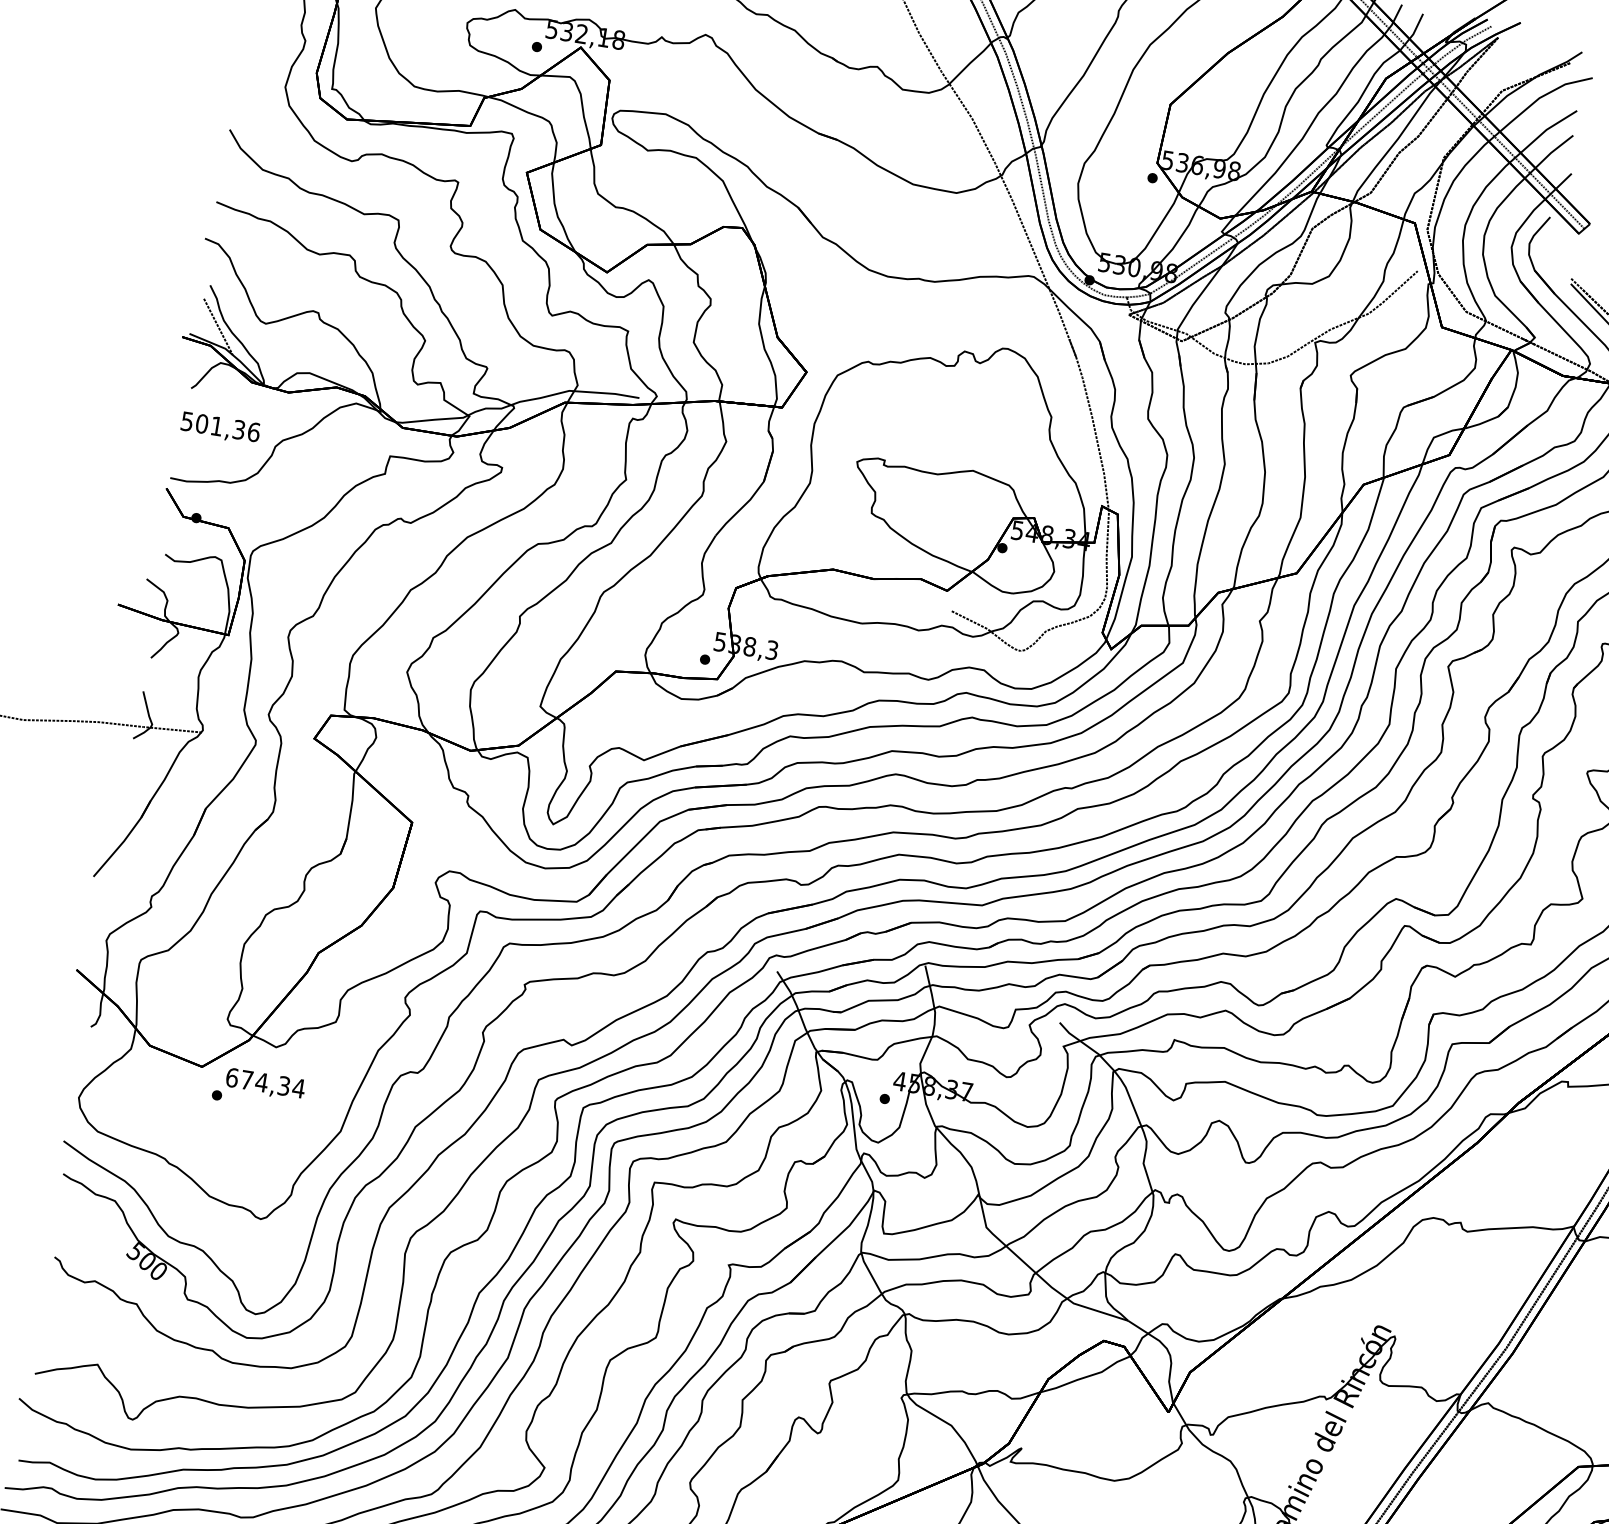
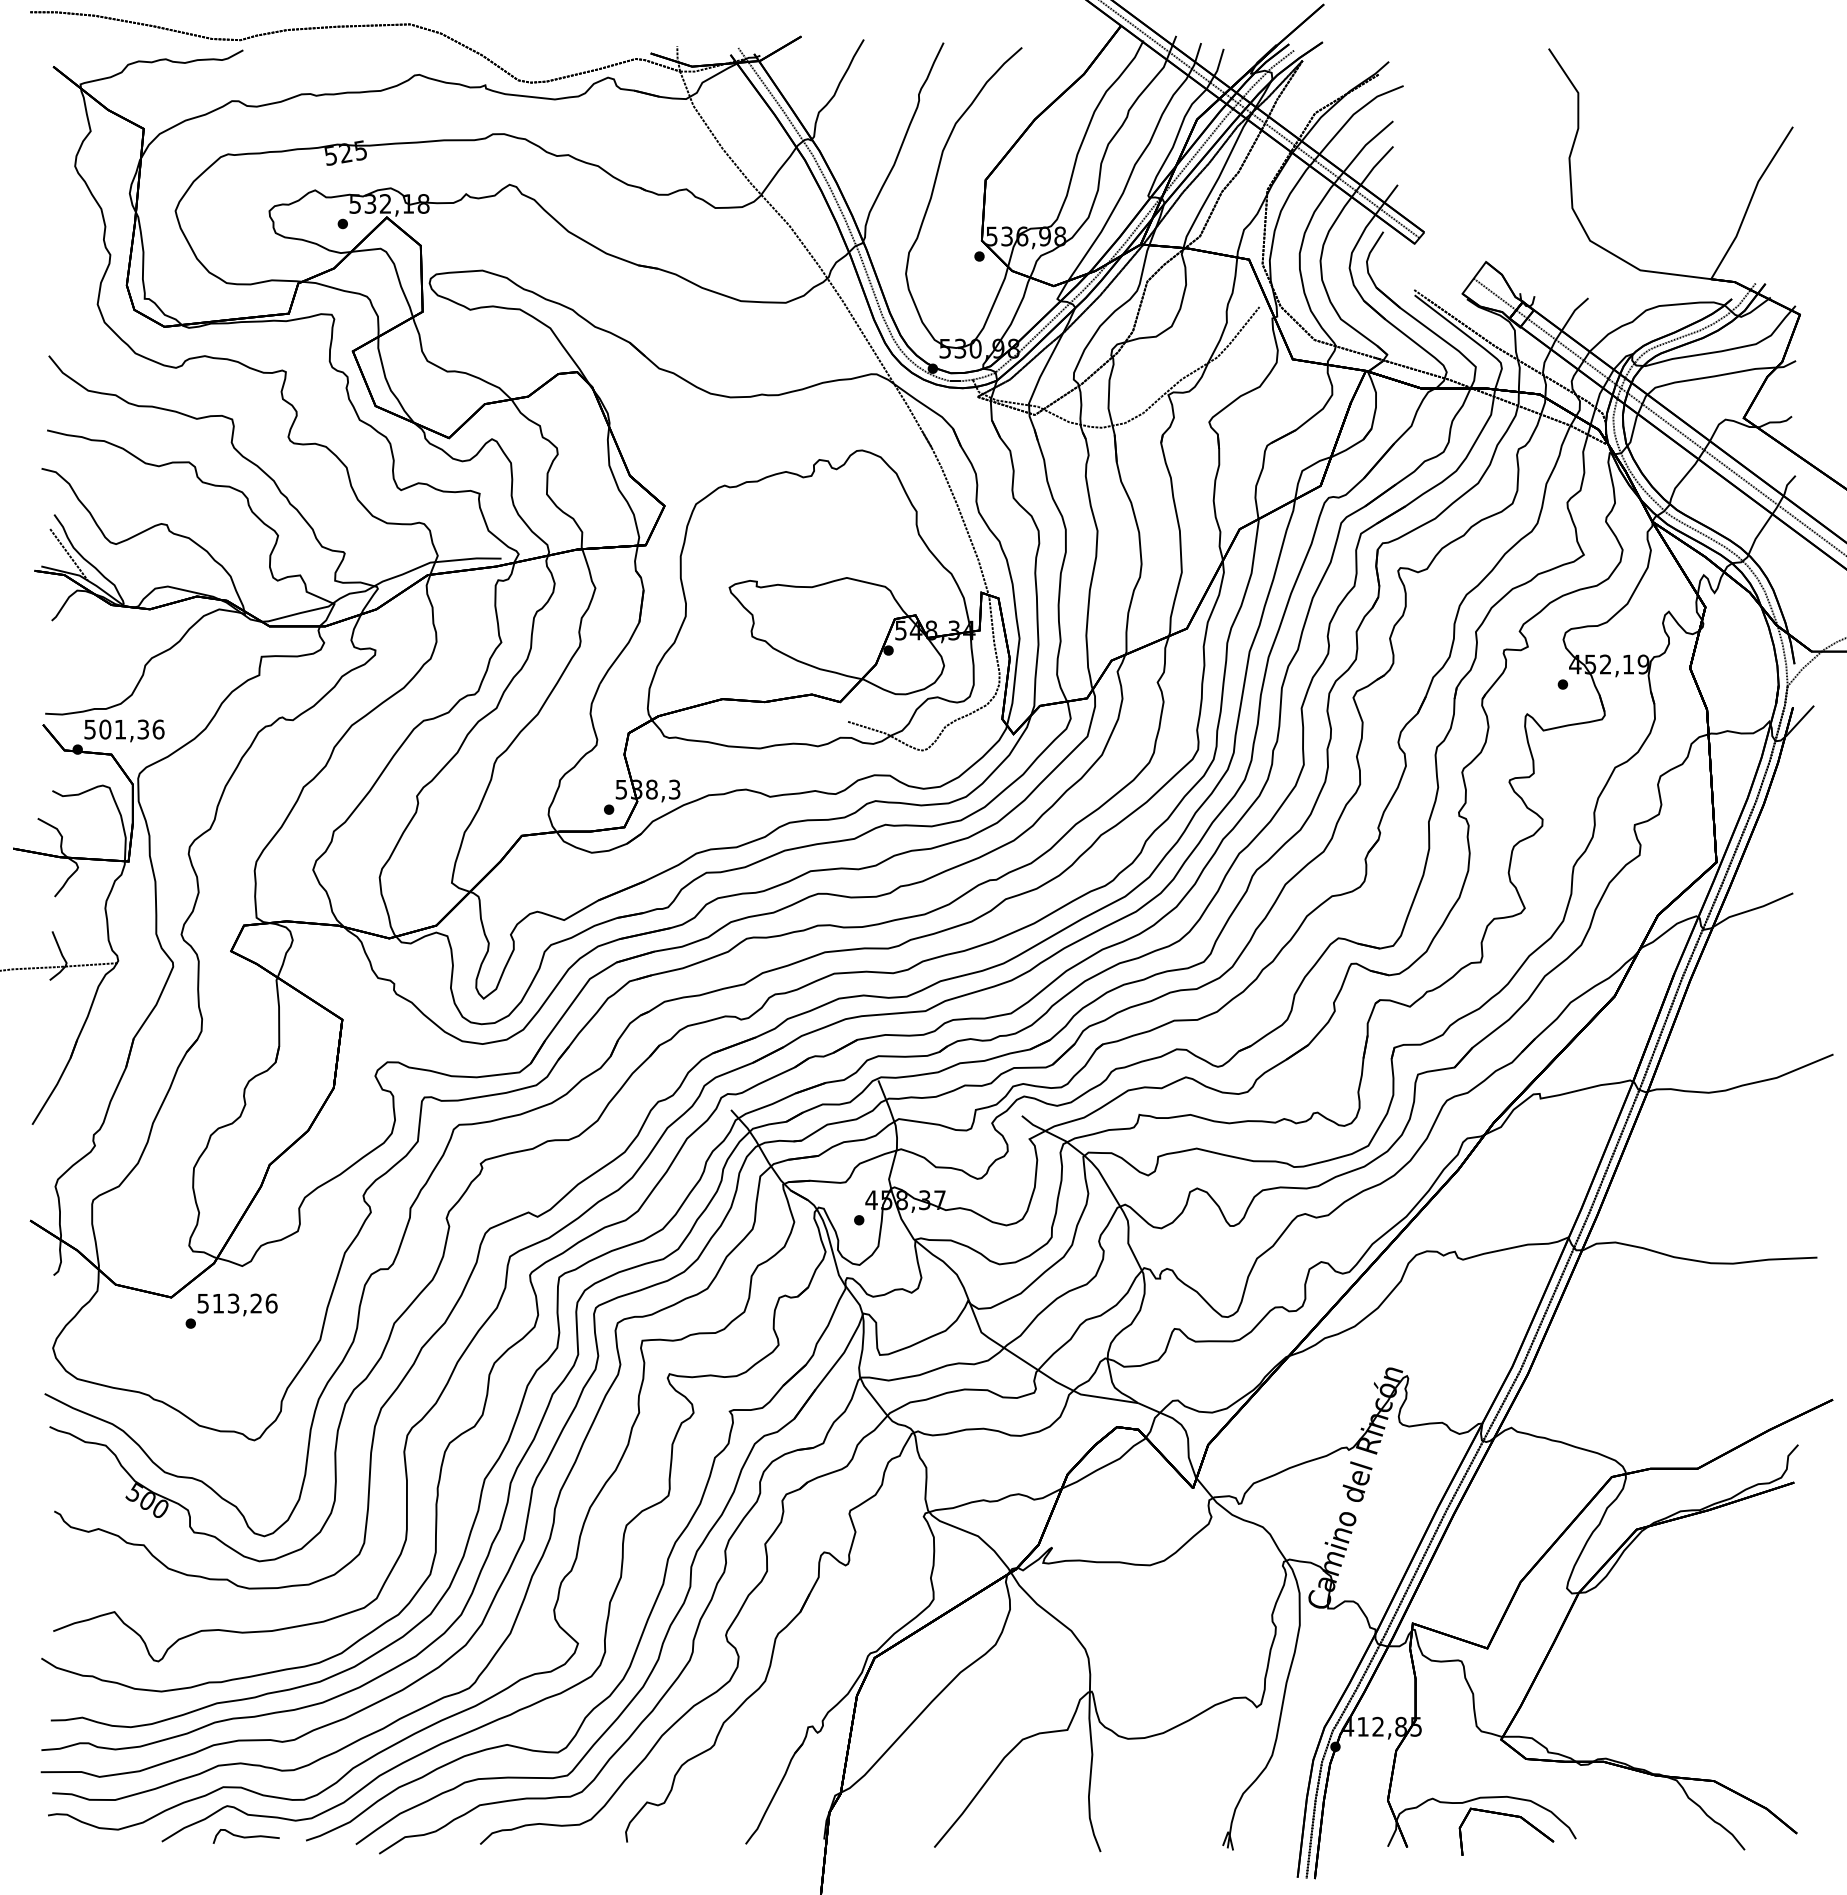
text: (220, 427) -> (124, 730), moved
text: (265, 1083) -> (237, 1303), 674,34 -> 513,26

